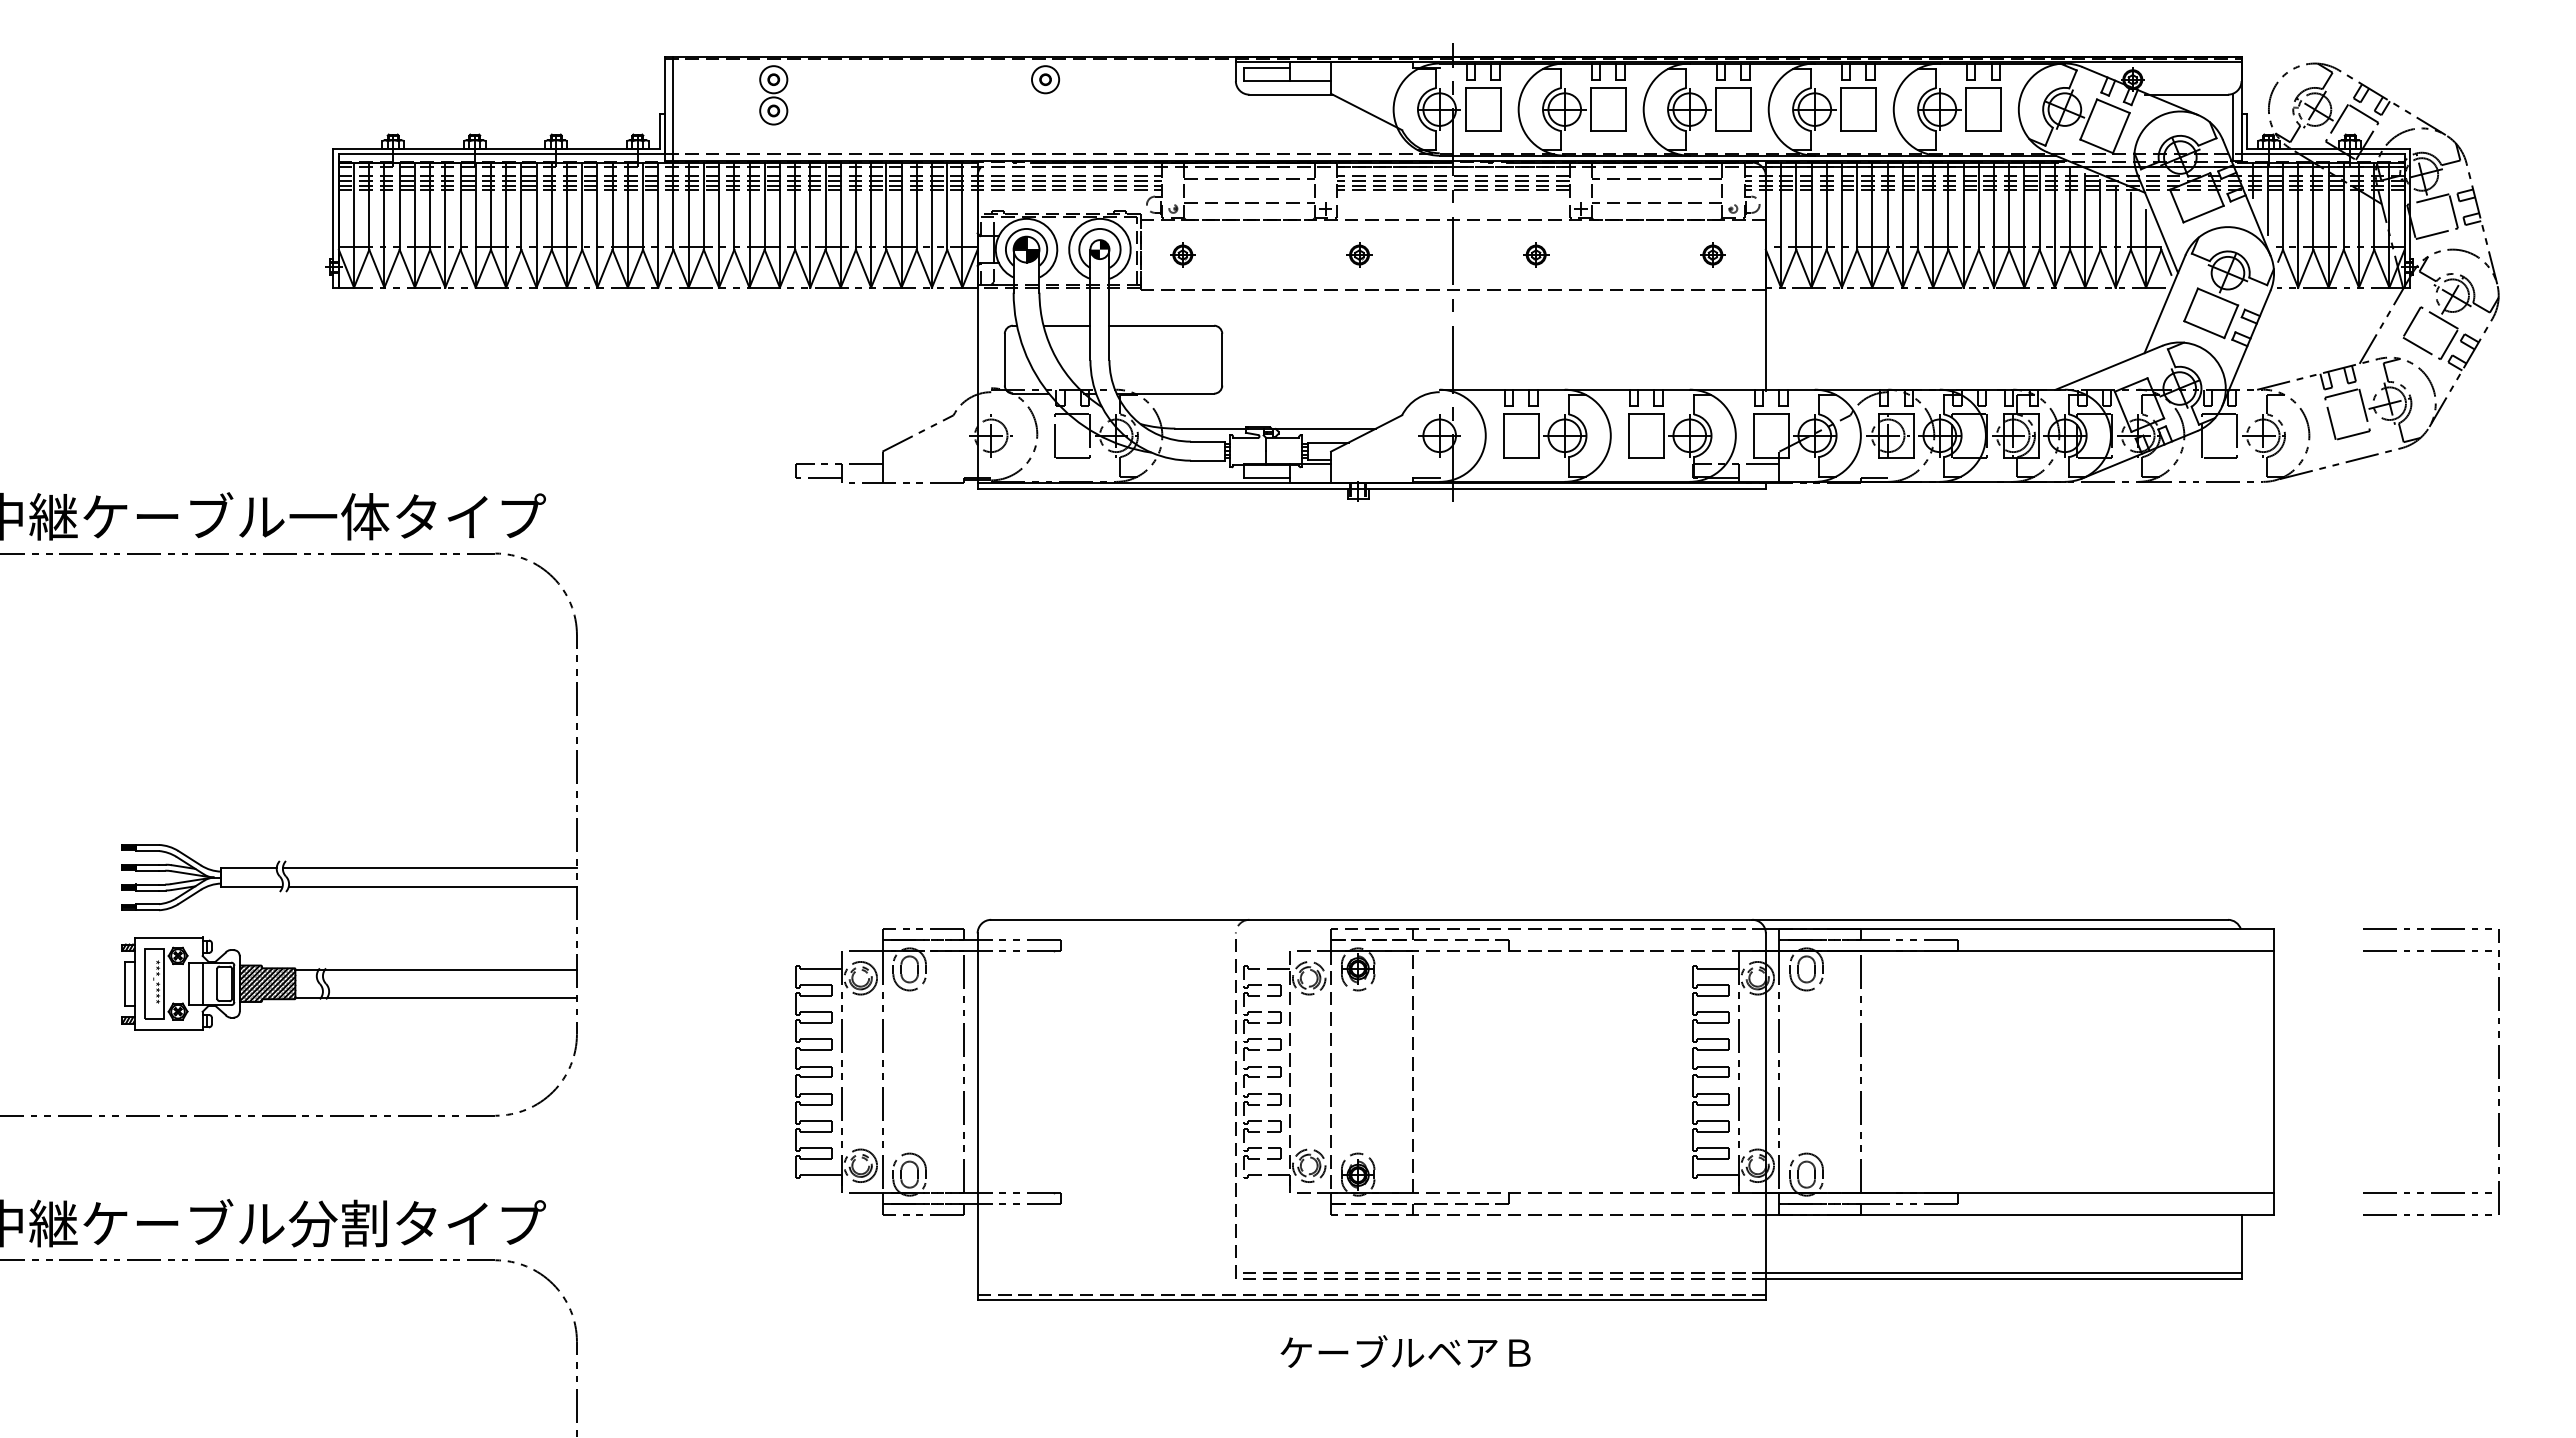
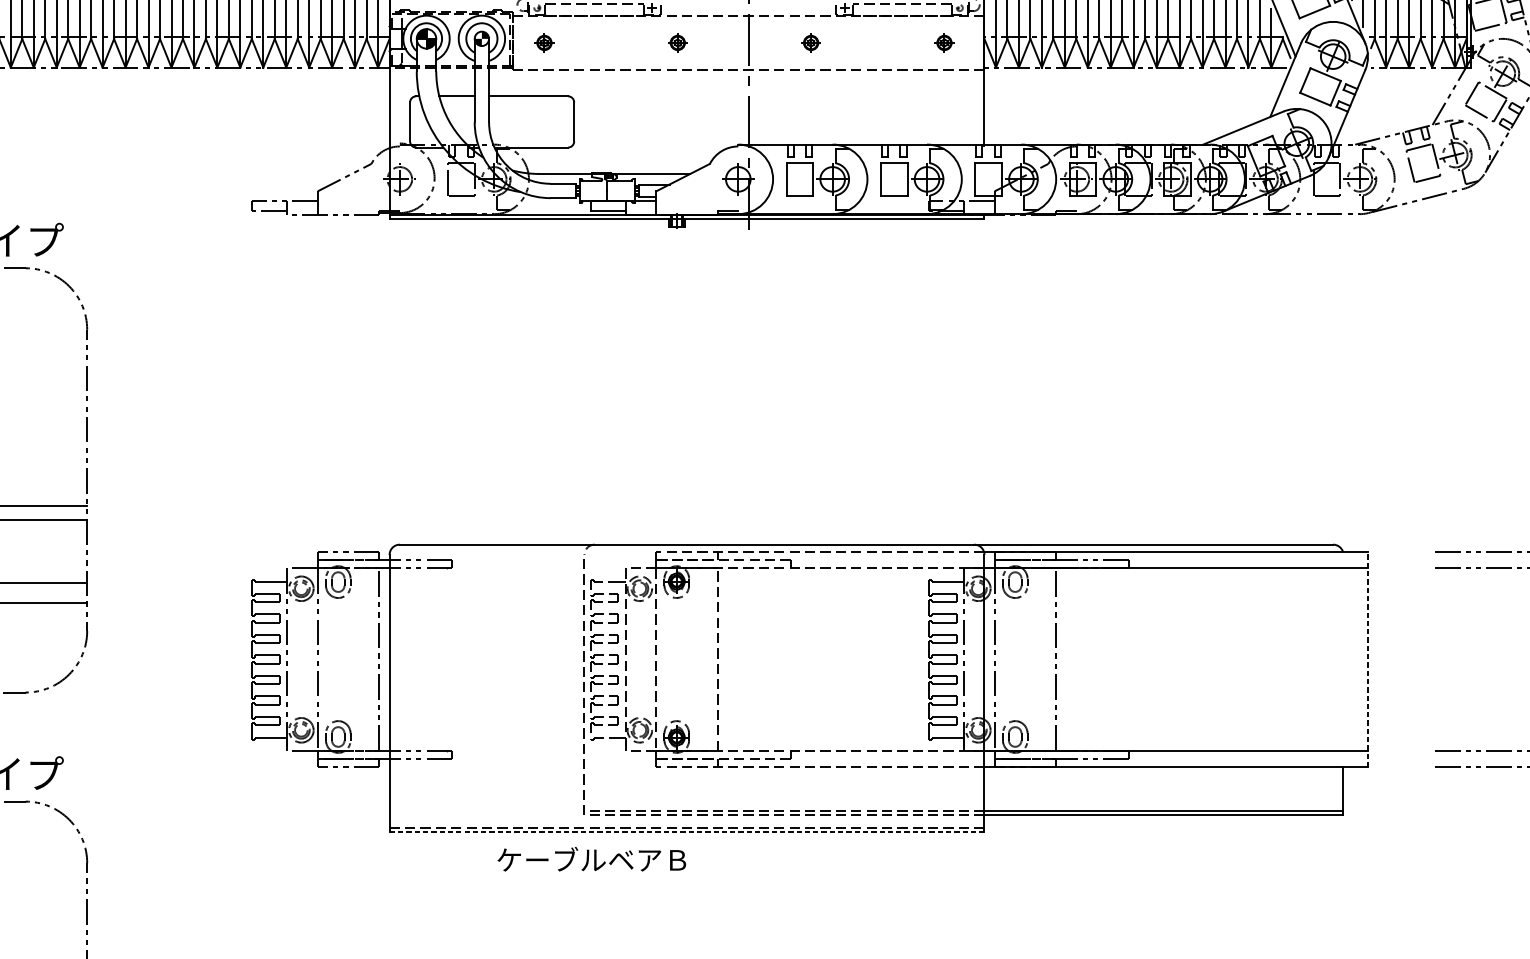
line: (2273, 1072) -> (1367, 659), solid -> dashed
line: (1371, 1300) -> (686, 831), solid -> dashed
text: (1405, 1351) -> (591, 859), moved

